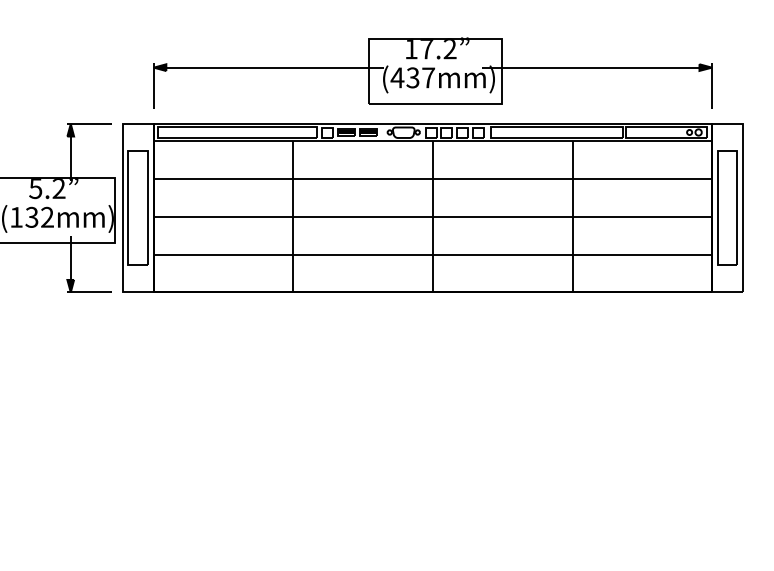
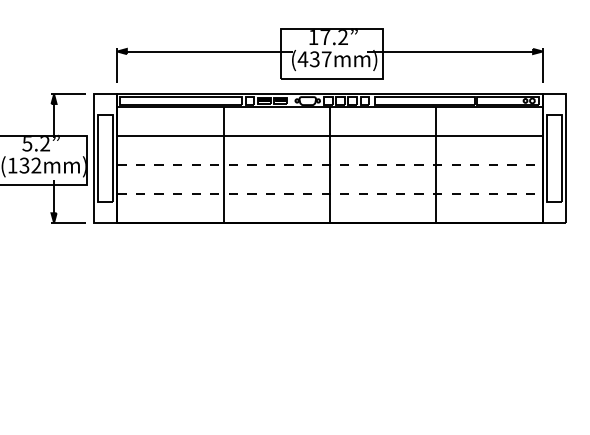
line: (433, 216) -> (330, 164), solid -> dashed
line: (433, 254) -> (330, 193), solid -> dashed

